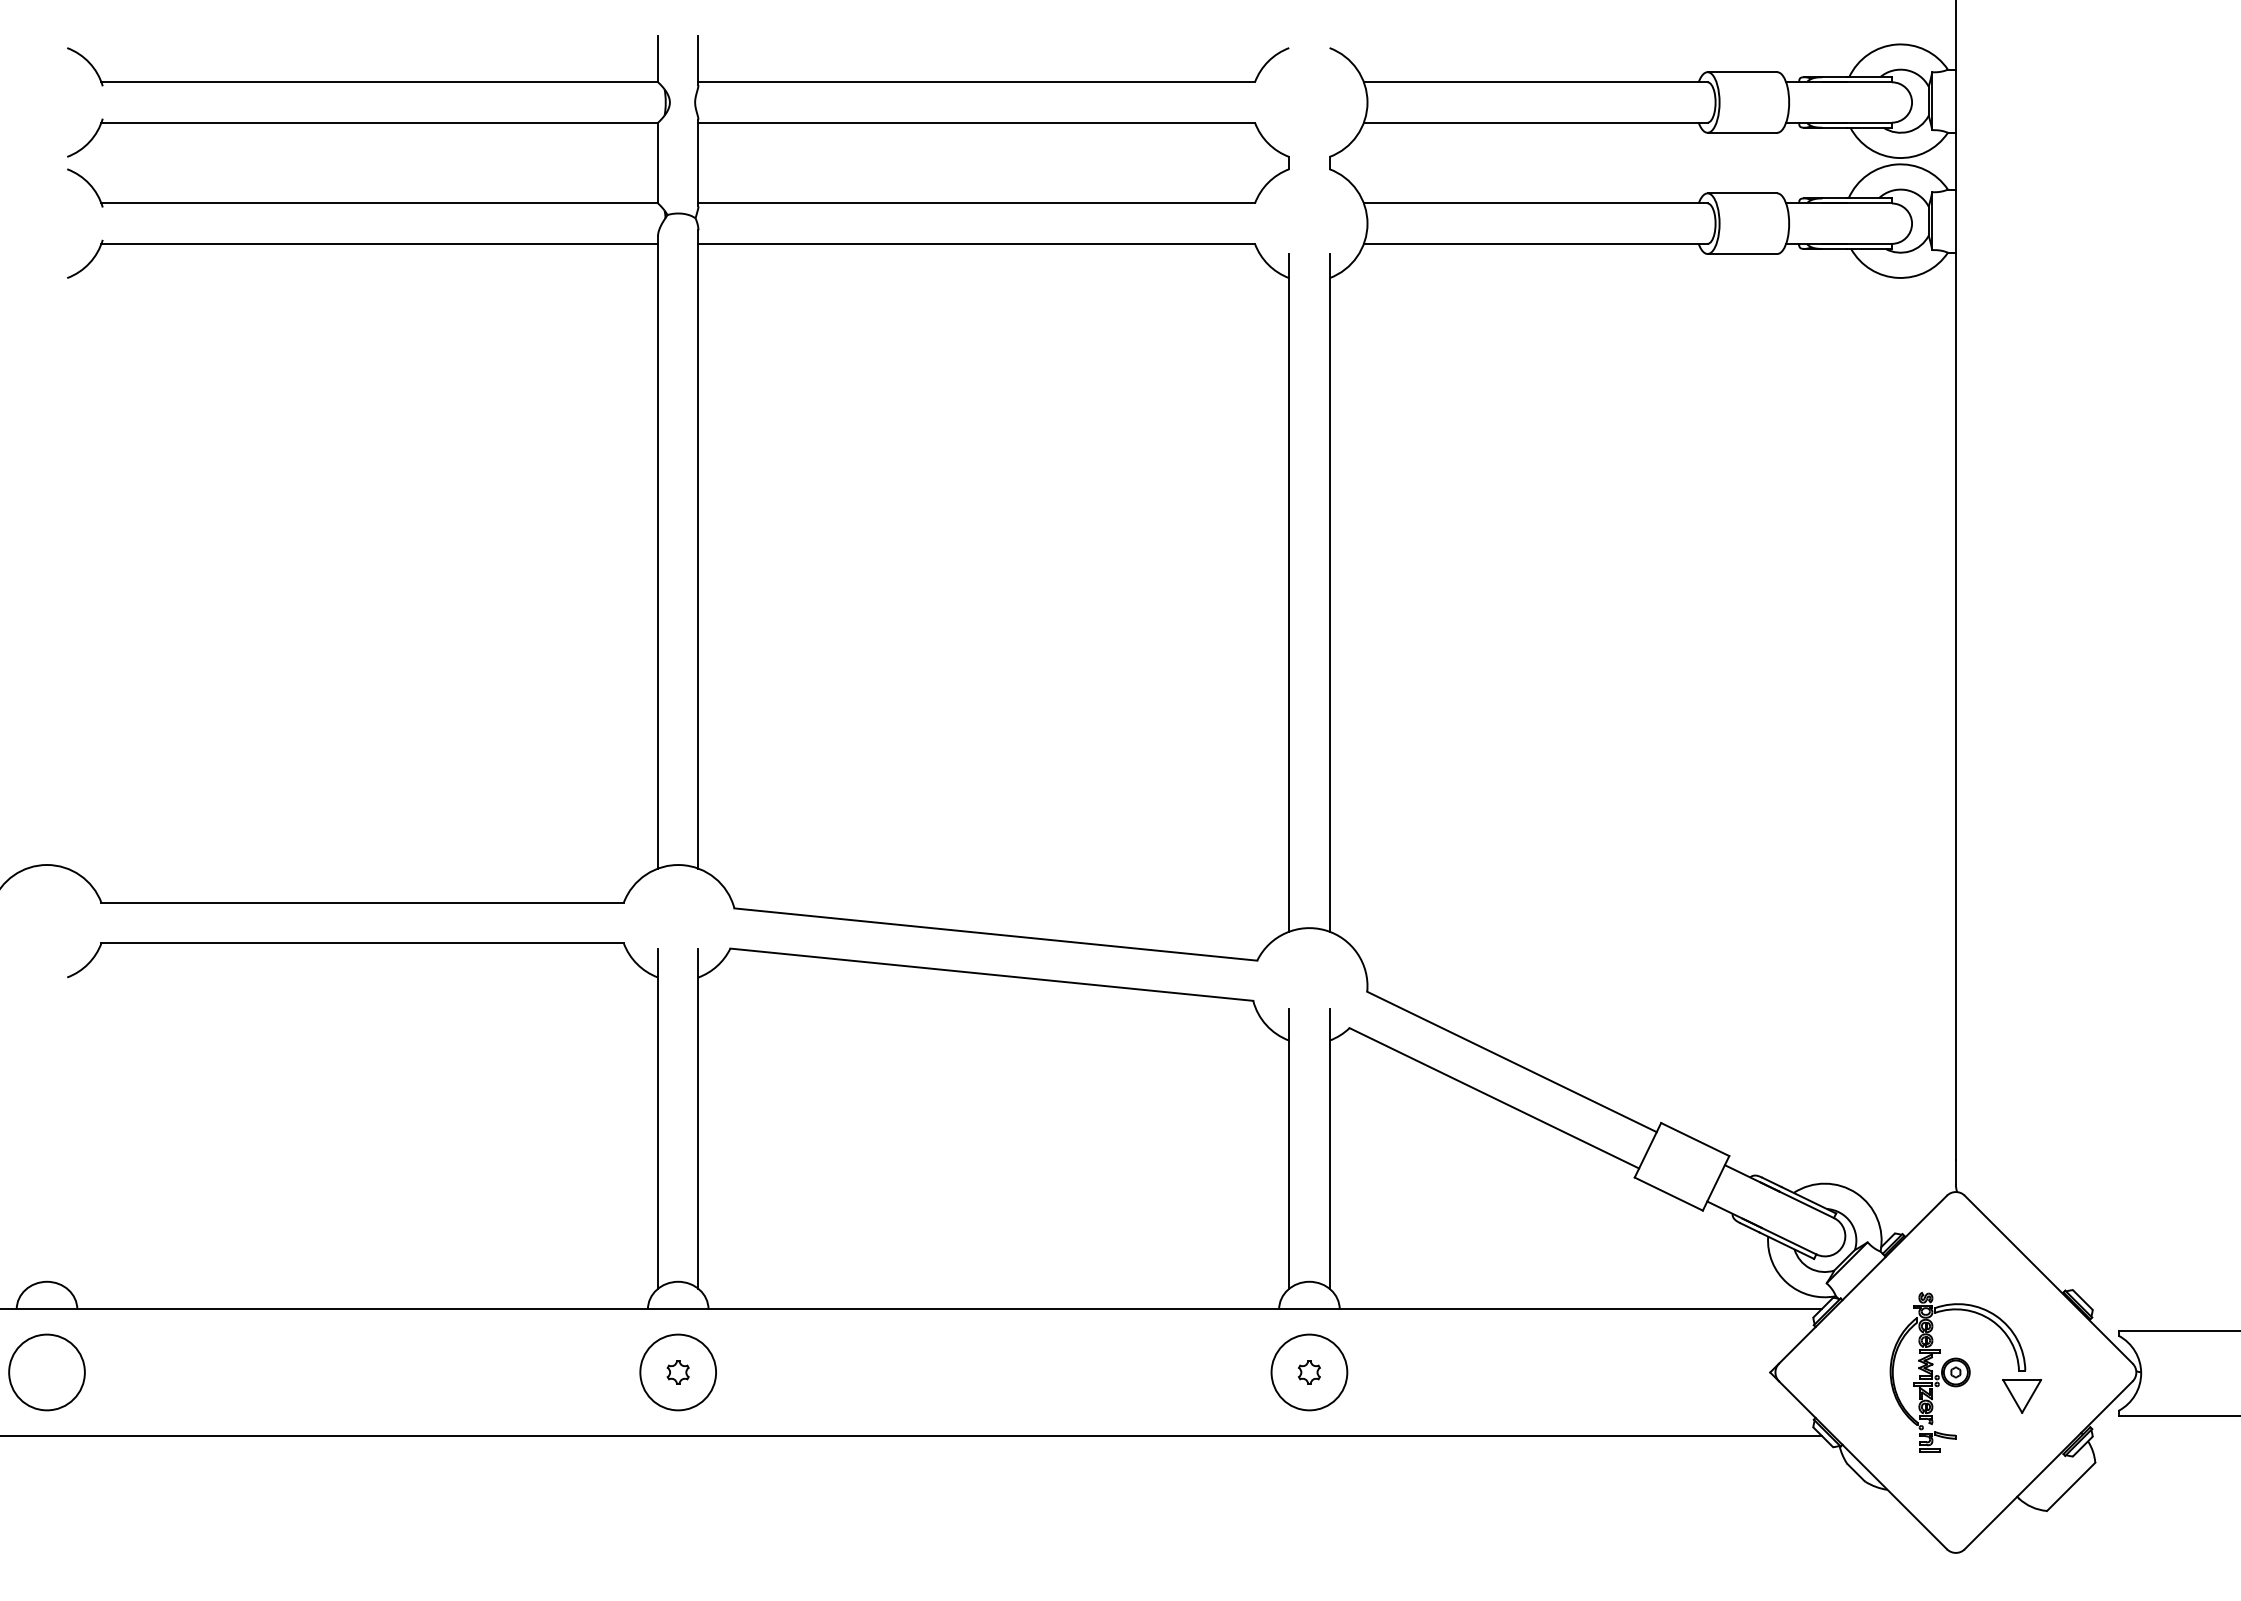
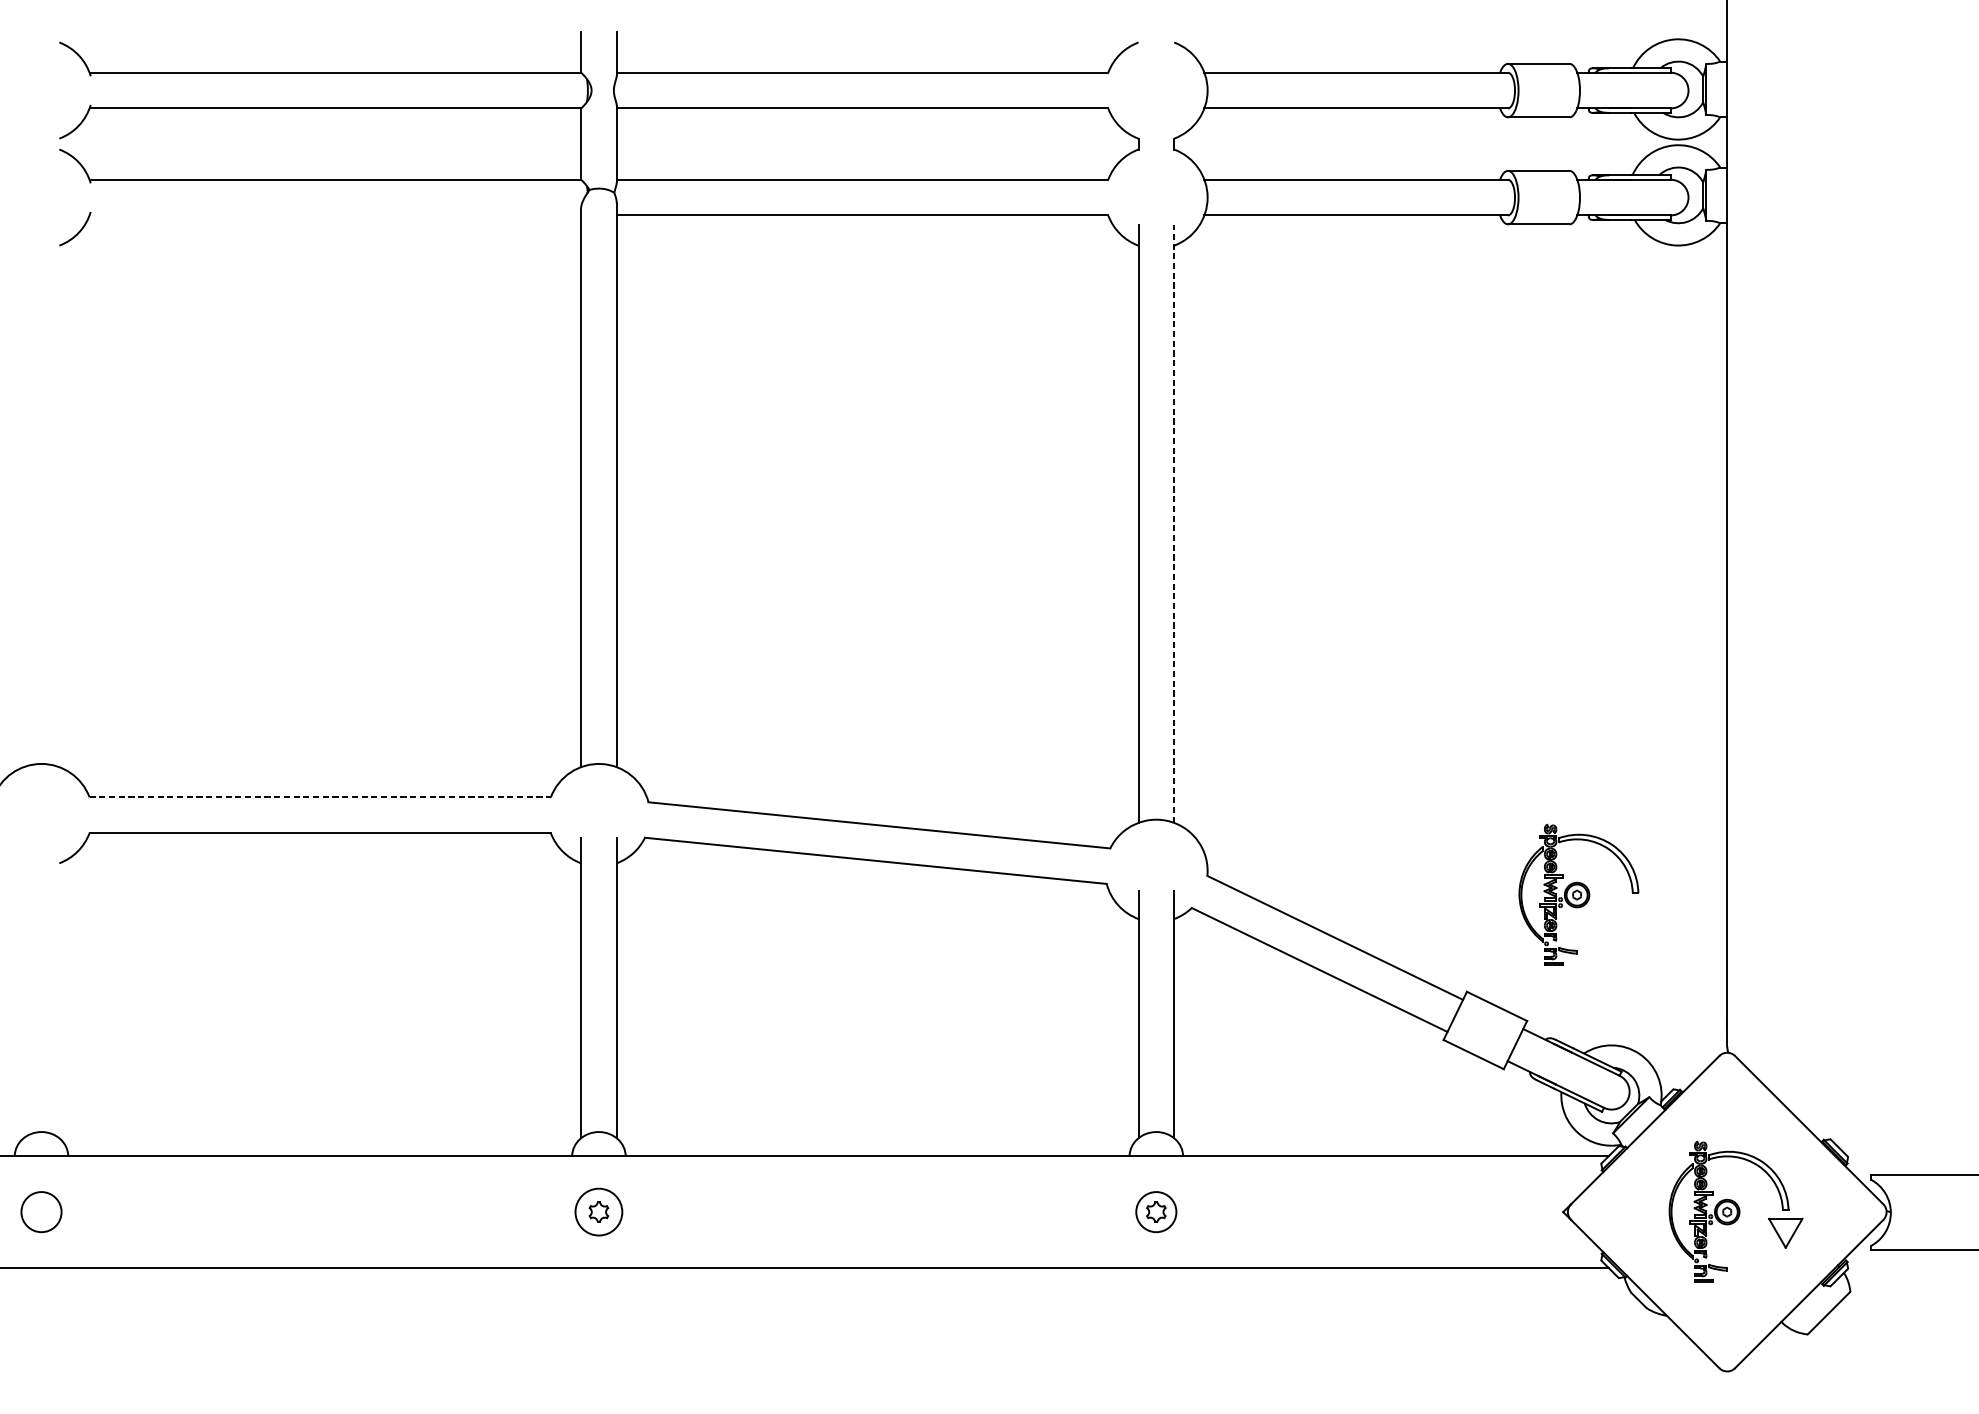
line: (379, 243) -> (335, 215), removed
line: (1329, 593) -> (1174, 524), solid -> dashed
line: (363, 902) -> (320, 797), solid -> dashed
part: (1787, 1013) -> (1578, 895), added
circle: (46, 1372) -> (41, 1212), size x0.6
circle: (678, 1372) -> (599, 1212), size x0.7
circle: (1309, 1372) -> (1156, 1212), size x0.6

